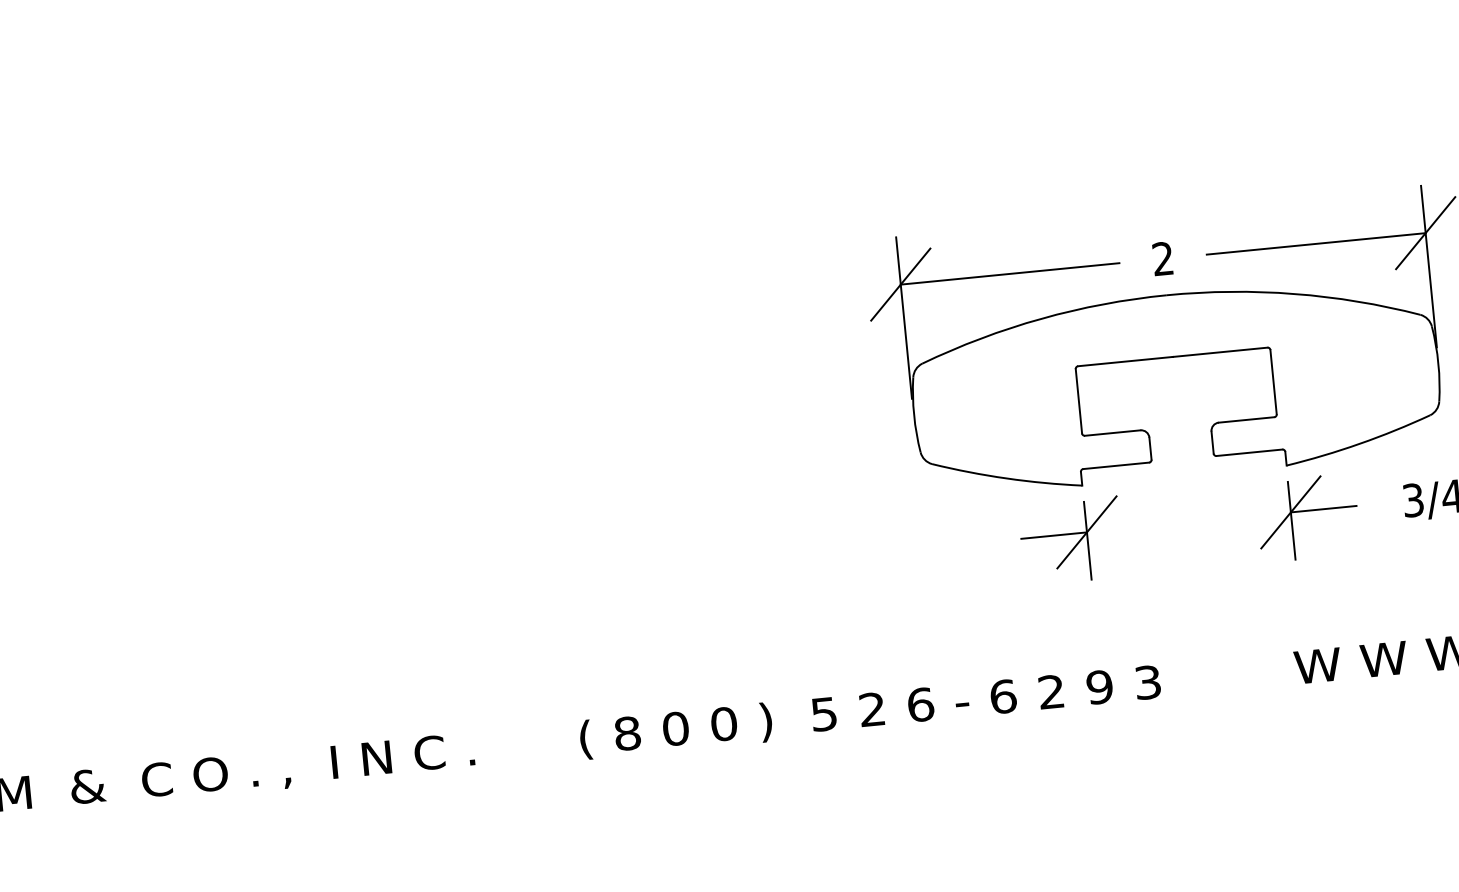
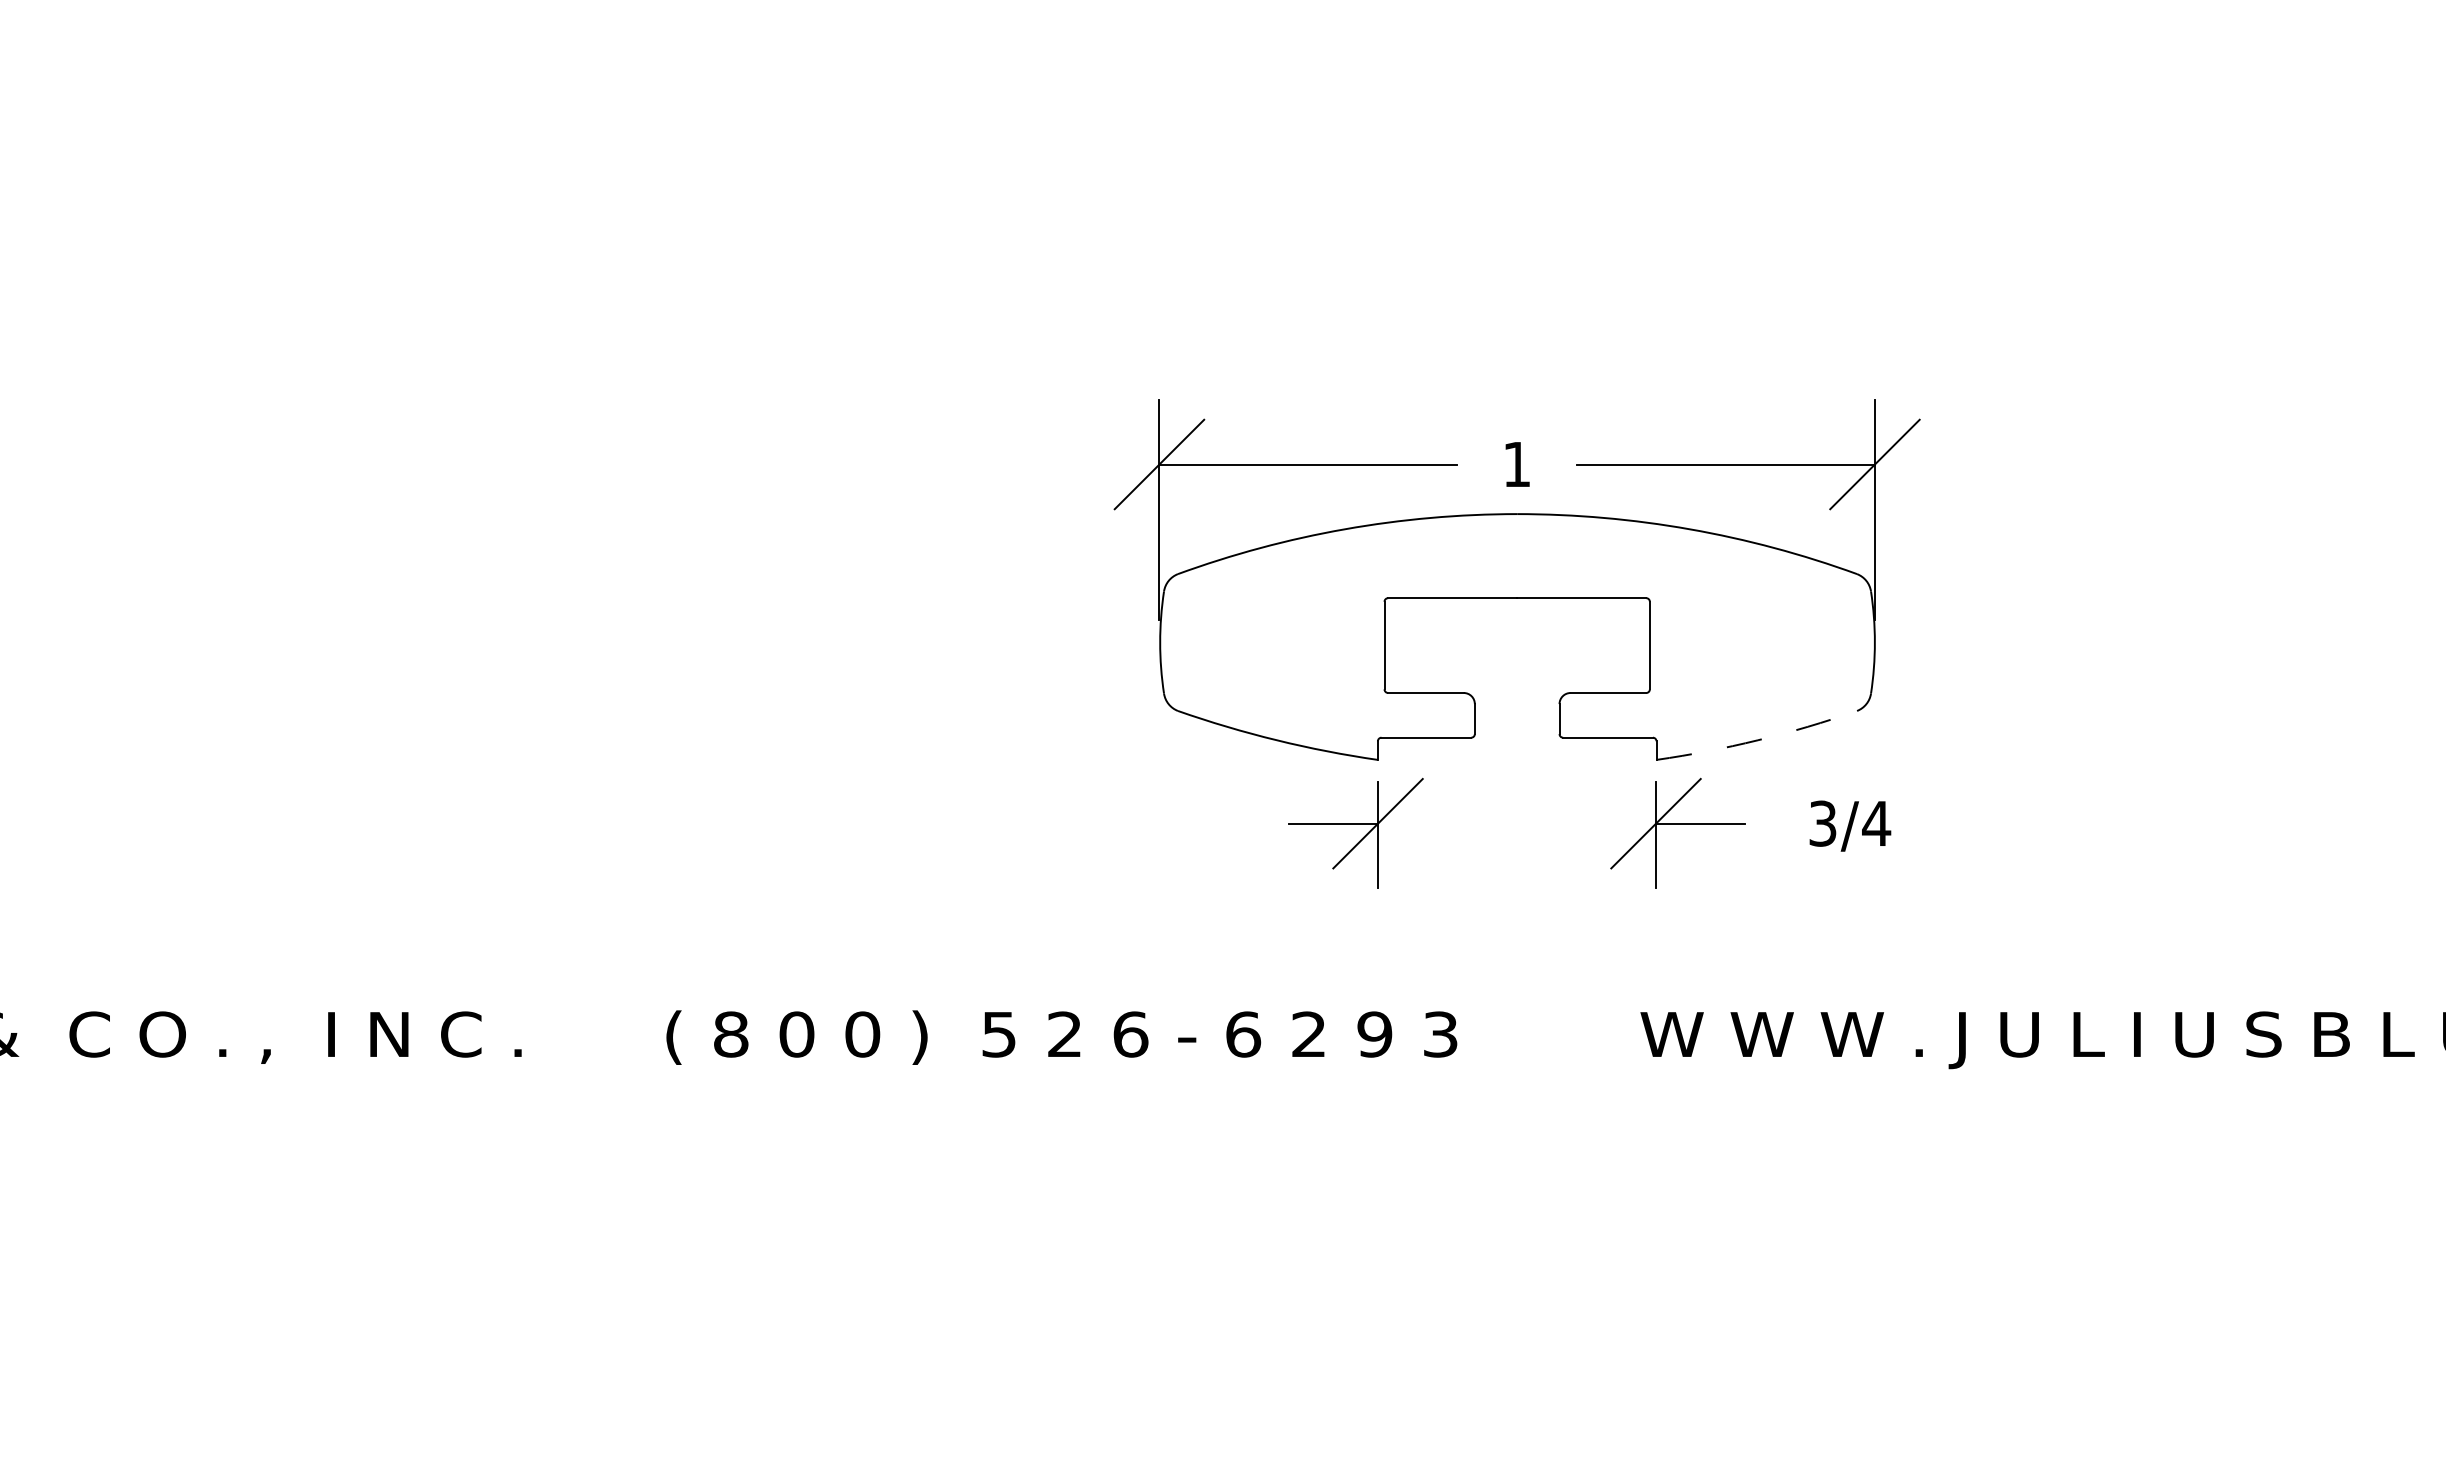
text: (1162, 258) -> (1516, 463), 2 -> 1
arc: (1359, 444) -> (1757, 740), solid -> dashed

